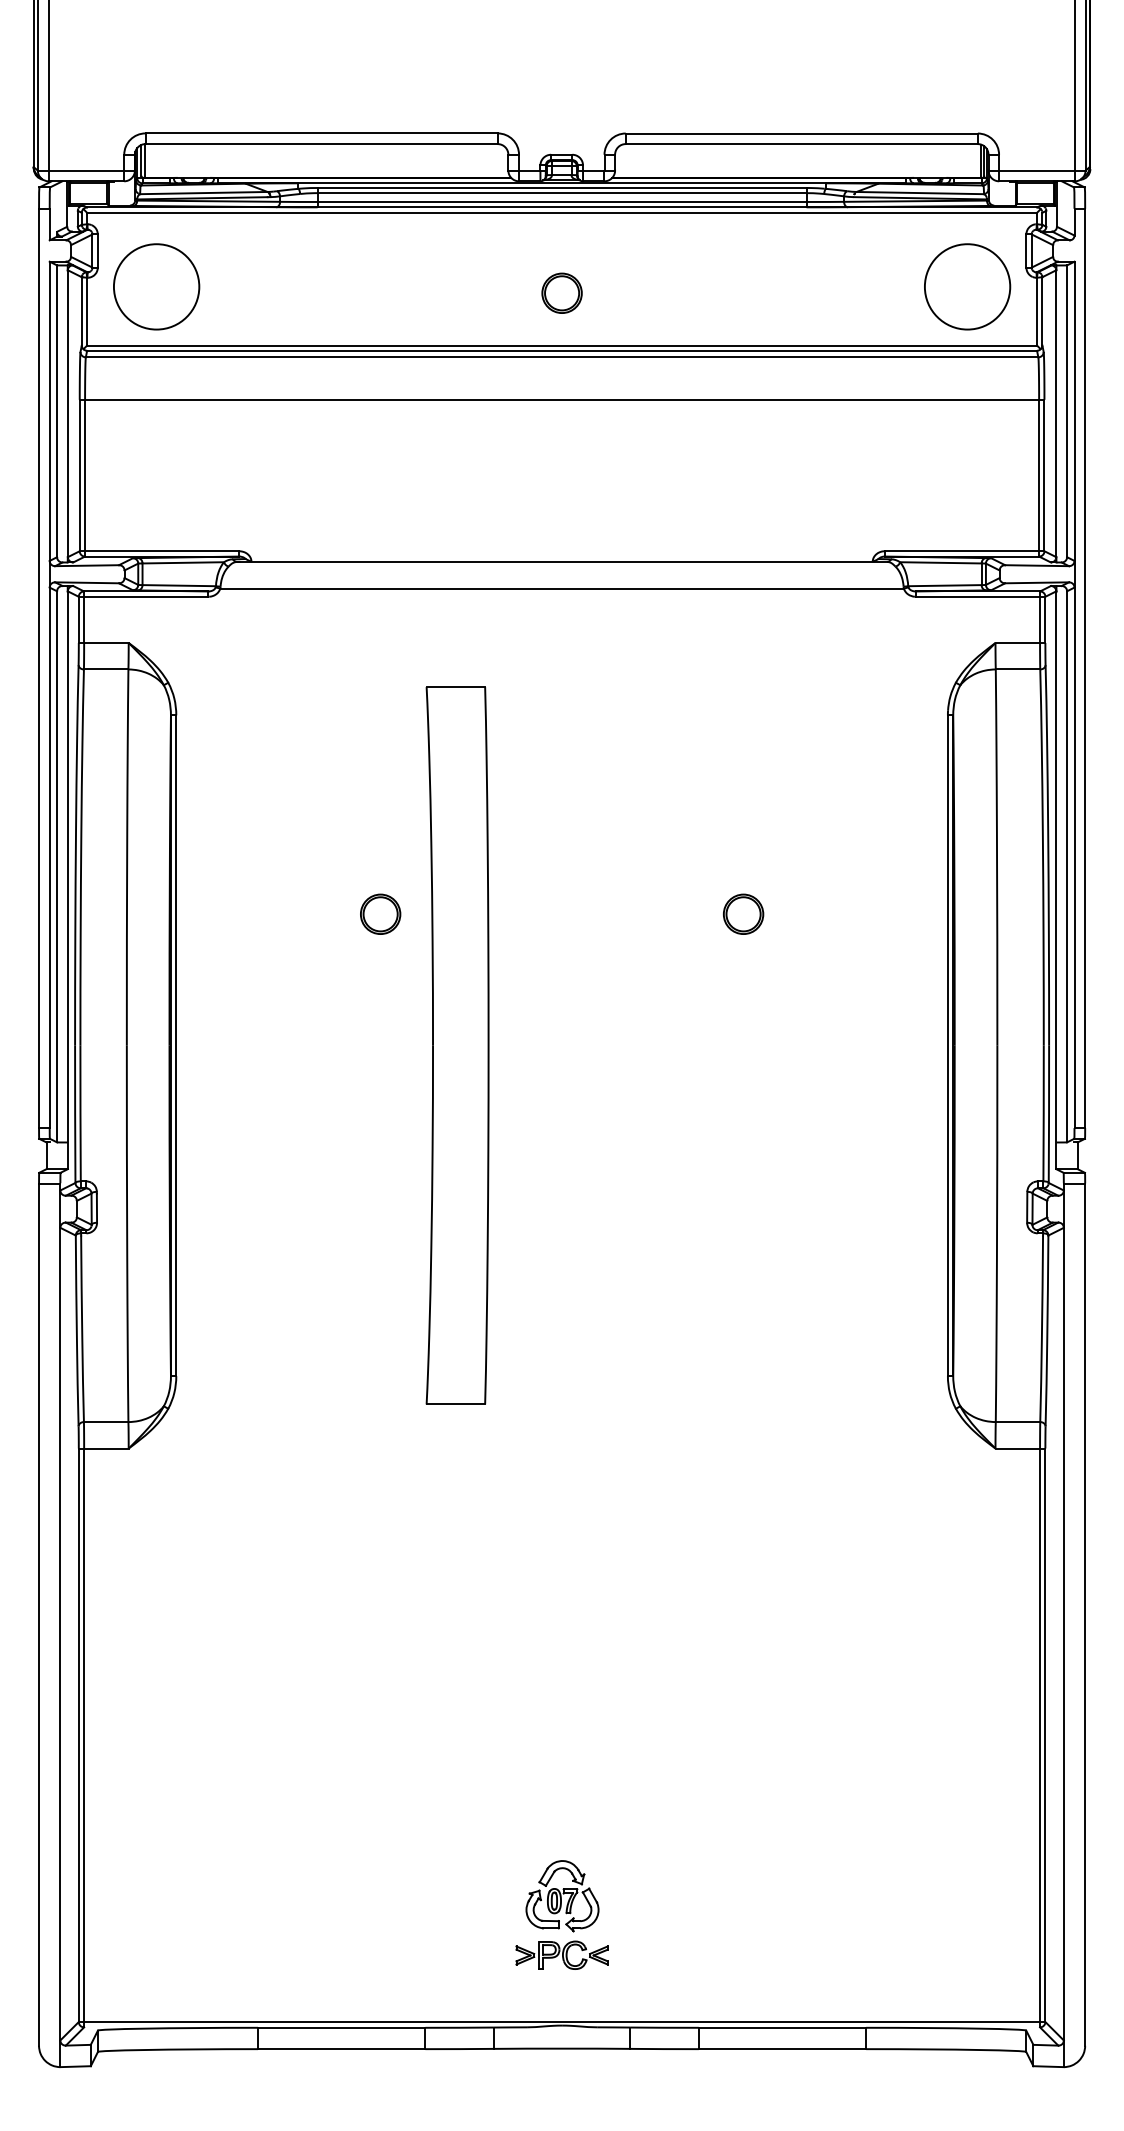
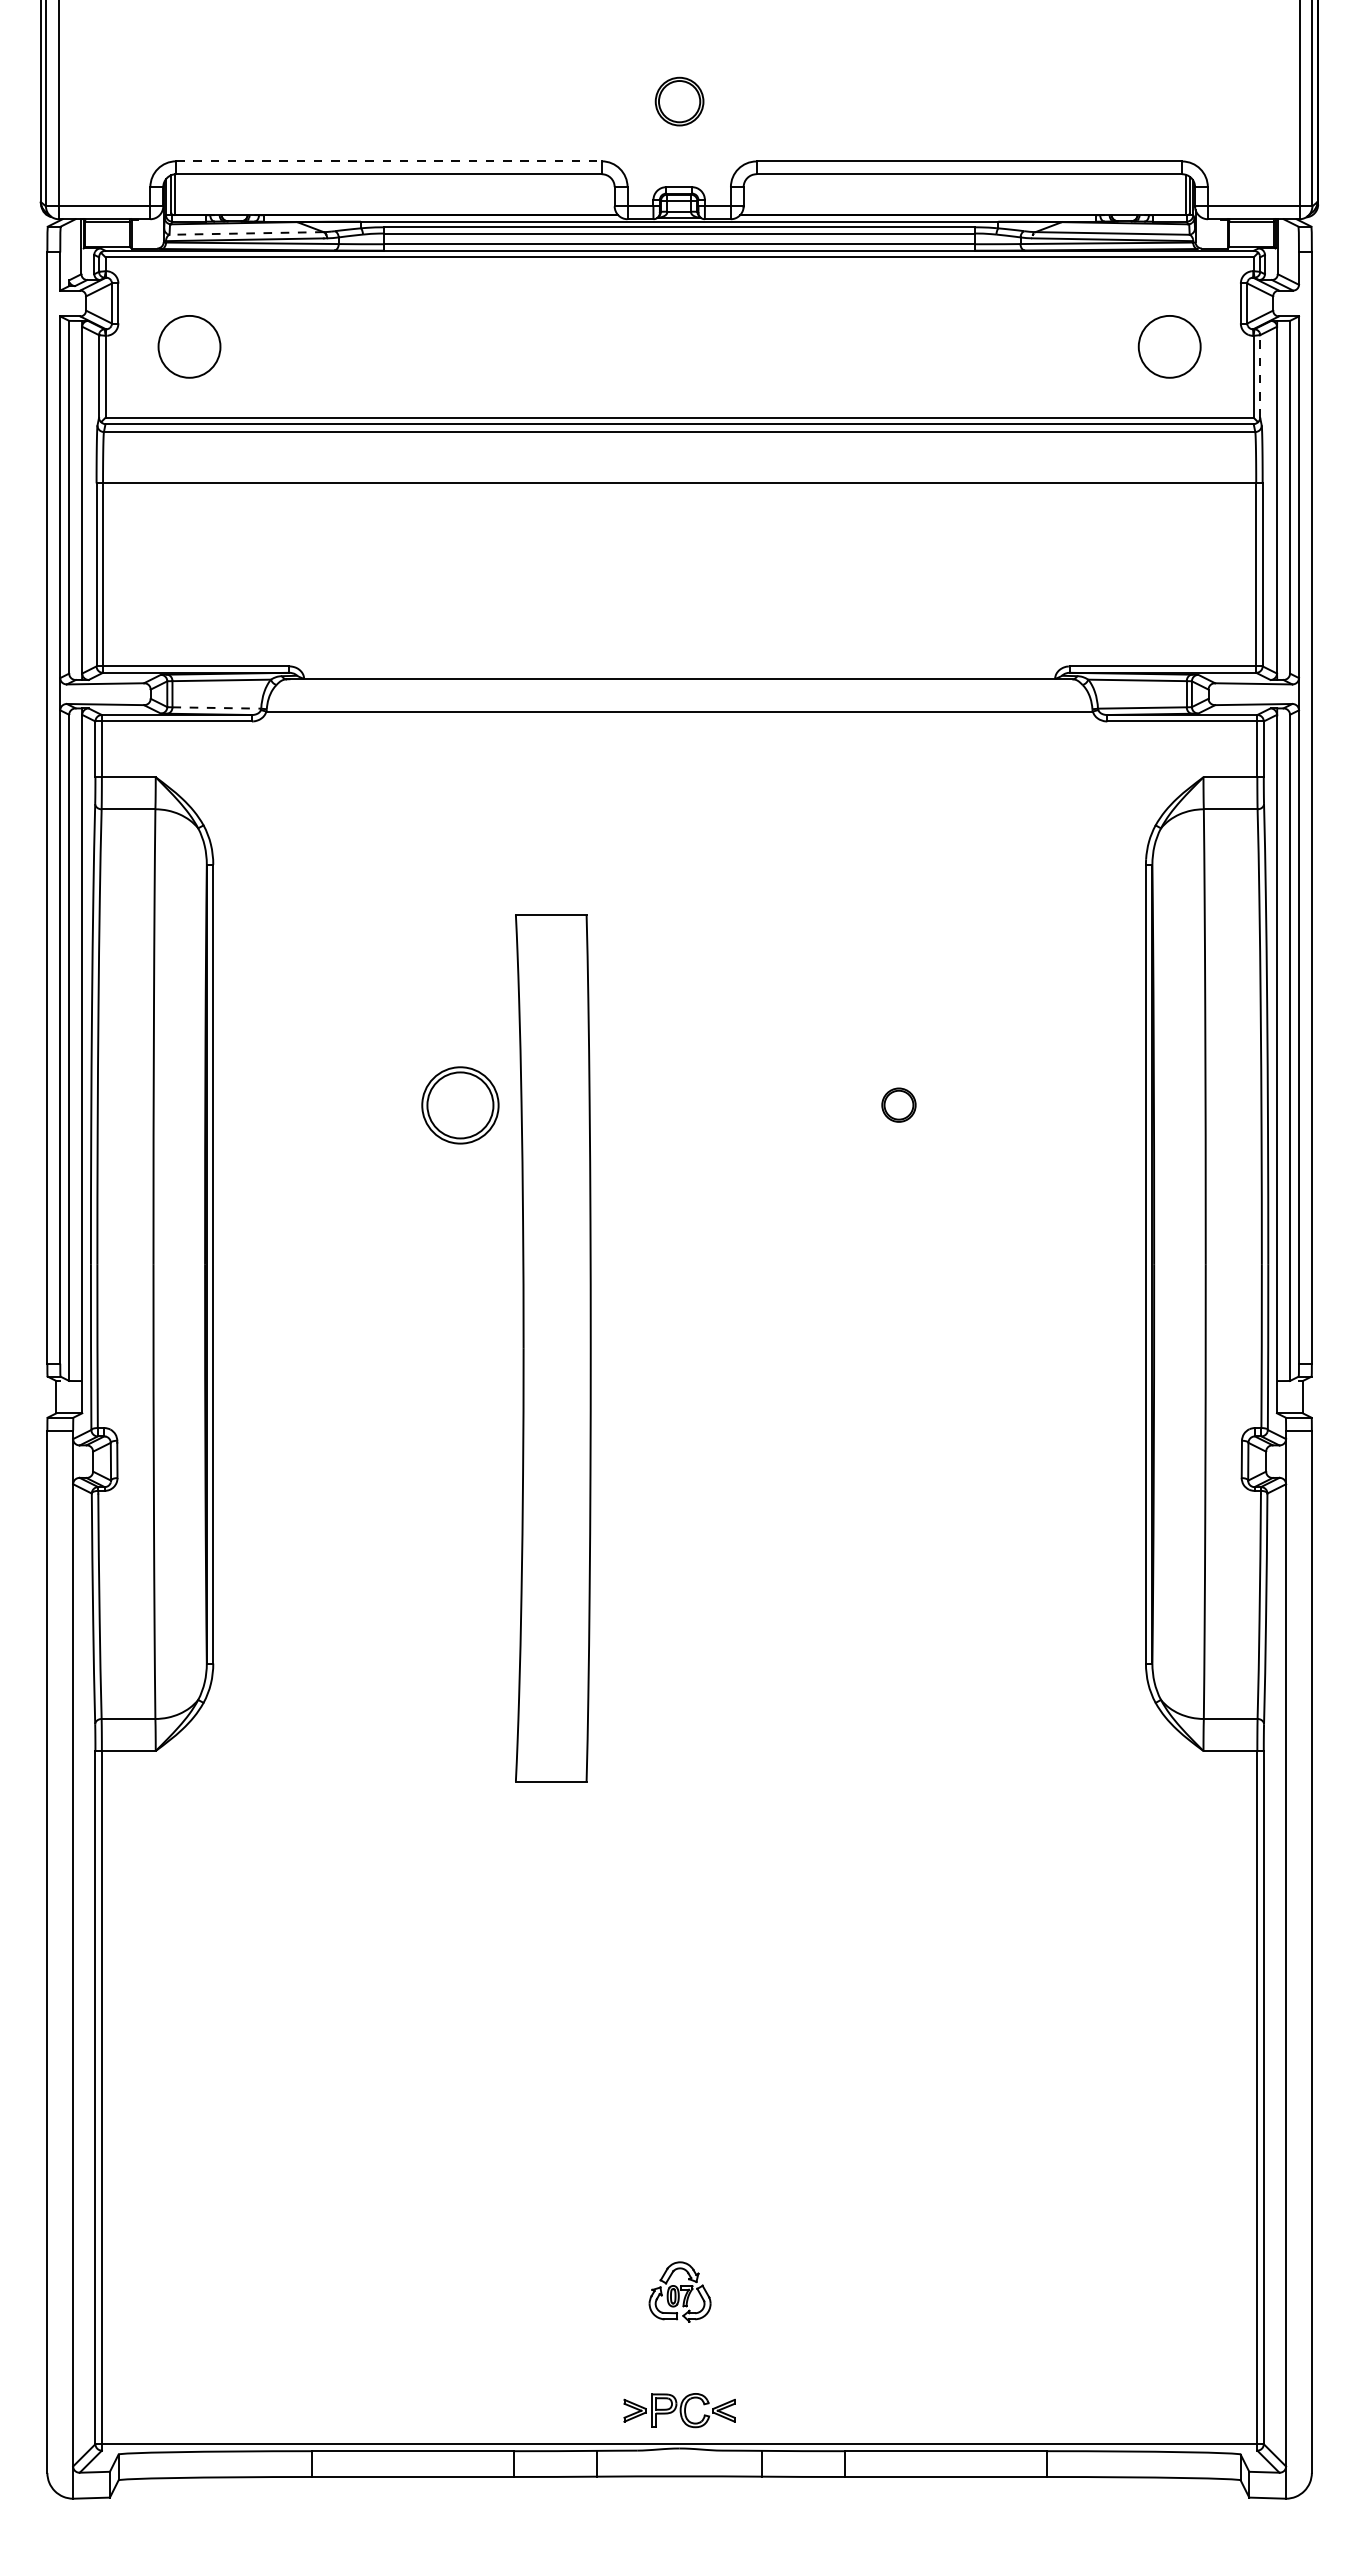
line: (321, 133) -> (388, 161), solid -> dashed
line: (203, 193) -> (246, 233), solid -> dashed
circle: (156, 286) -> (189, 346), size x0.6
circle: (967, 286) -> (1169, 346), size x0.6
part: (562, 293) -> (679, 101), moved
line: (1042, 310) -> (1260, 375), solid -> dashed
line: (179, 586) -> (217, 708), solid -> dashed
part: (379, 913) -> (459, 1104), size x1.6
part: (743, 913) -> (898, 1104), size x0.7
part: (457, 1046) -> (553, 1348), moved
part: (562, 1895) -> (679, 2291), size x0.7
part: (562, 1955) -> (679, 2410), moved

